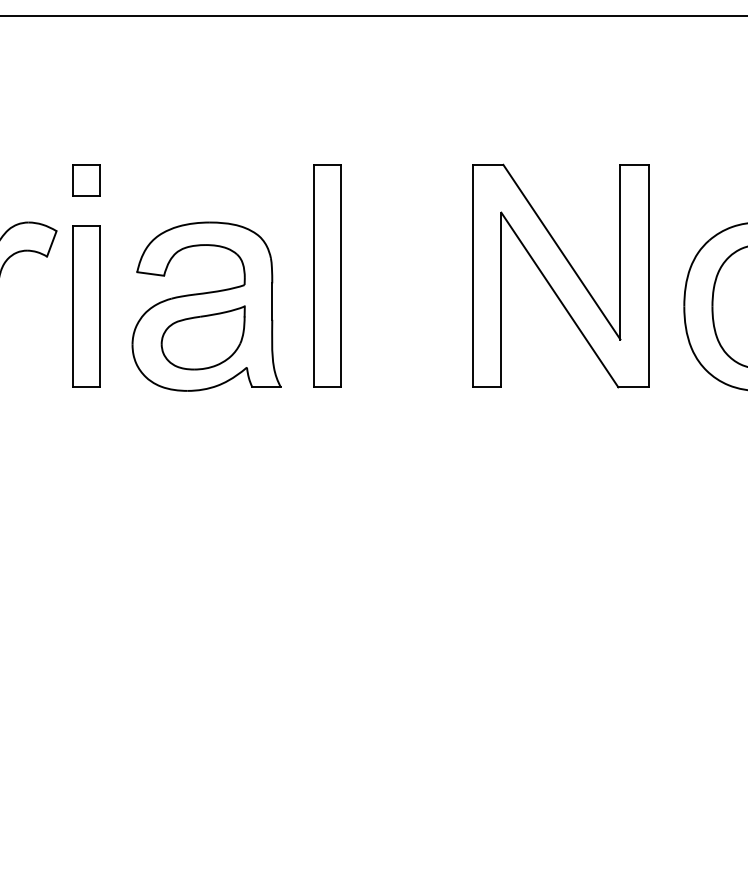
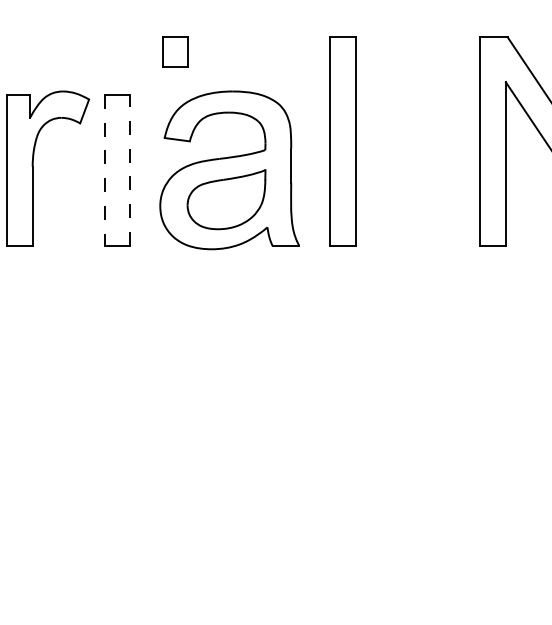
part: (86, 180) -> (175, 52), moved
line: (73, 306) -> (104, 170), solid -> dashed
line: (100, 306) -> (130, 170), solid -> dashed

